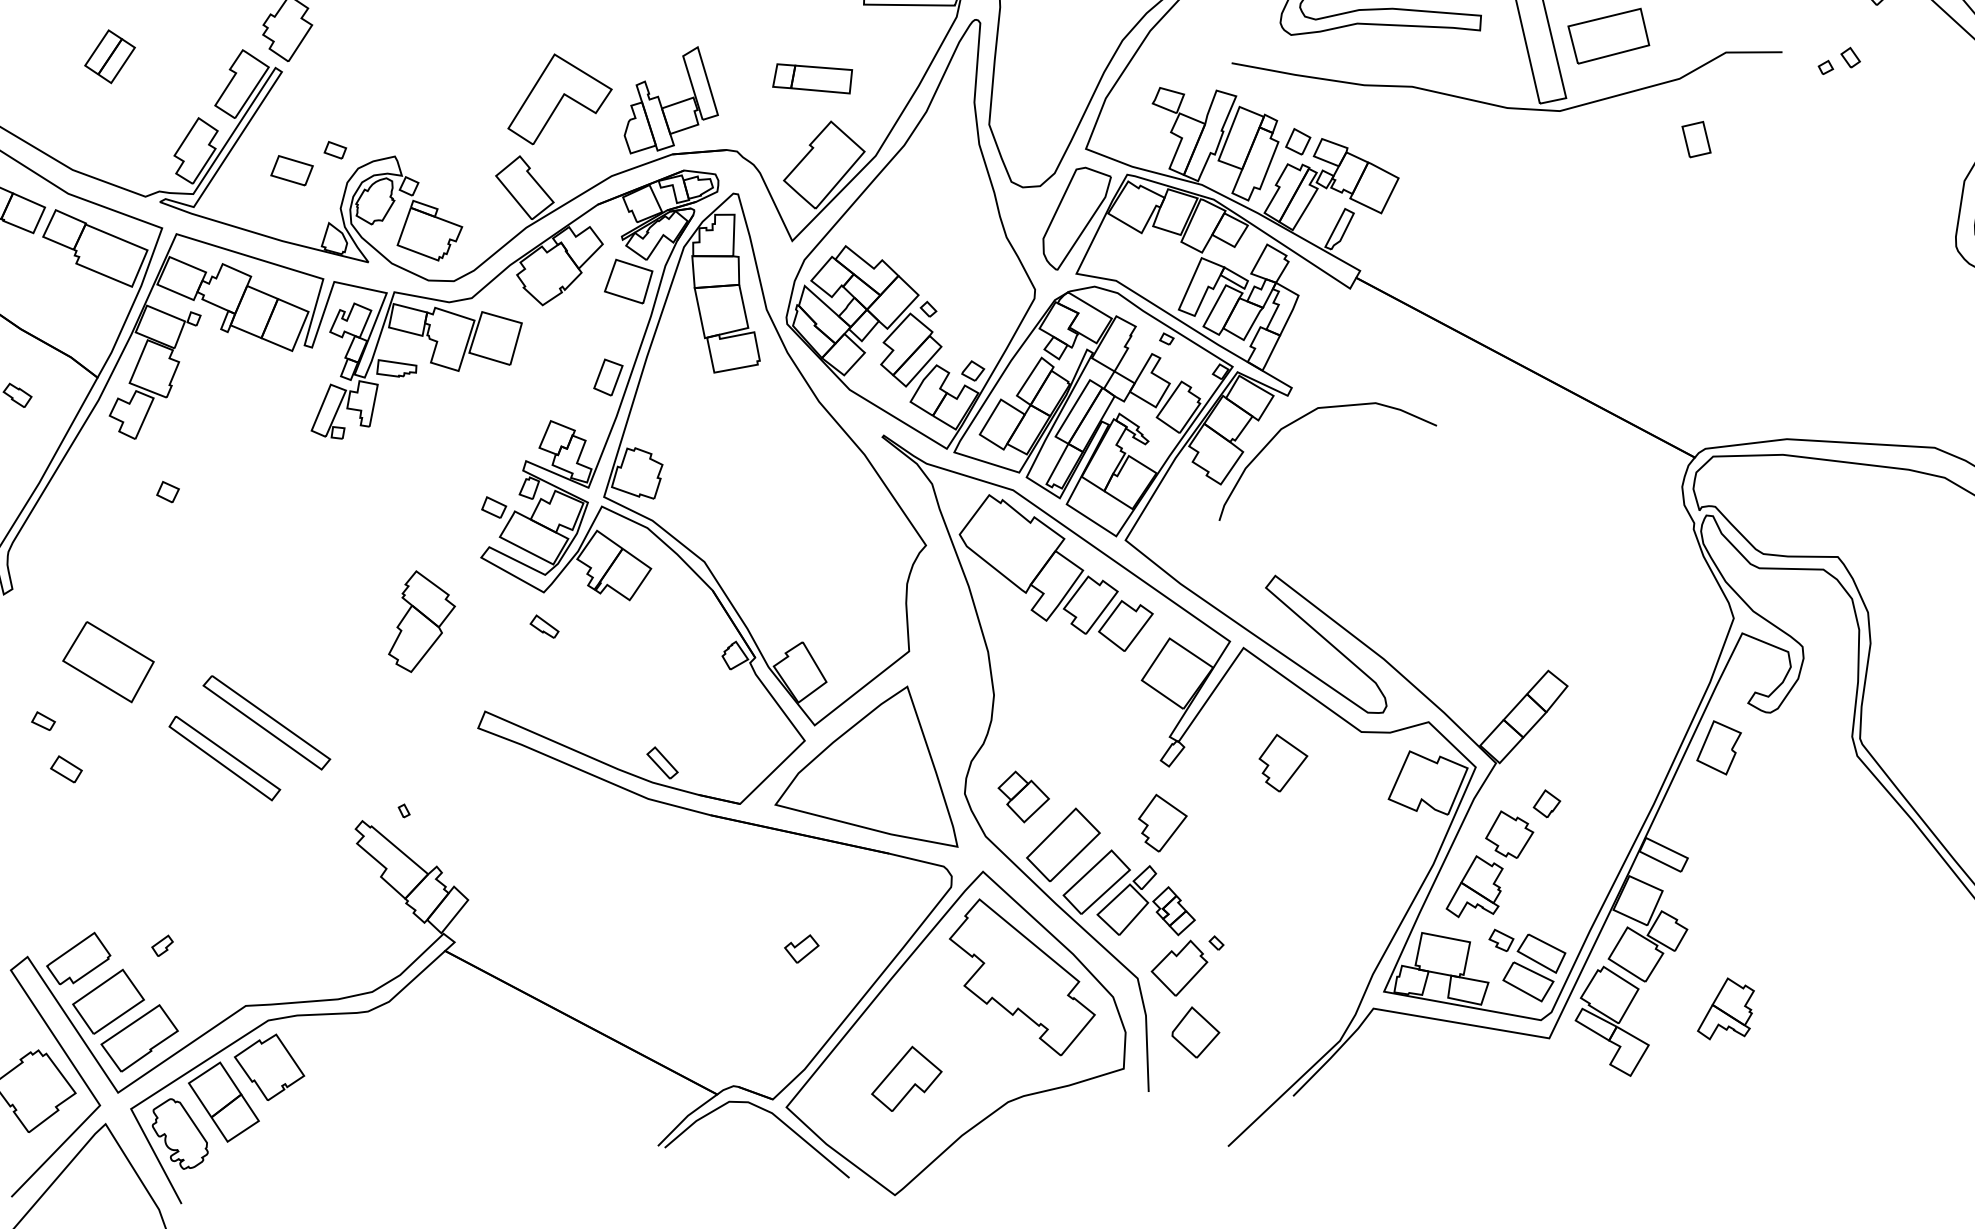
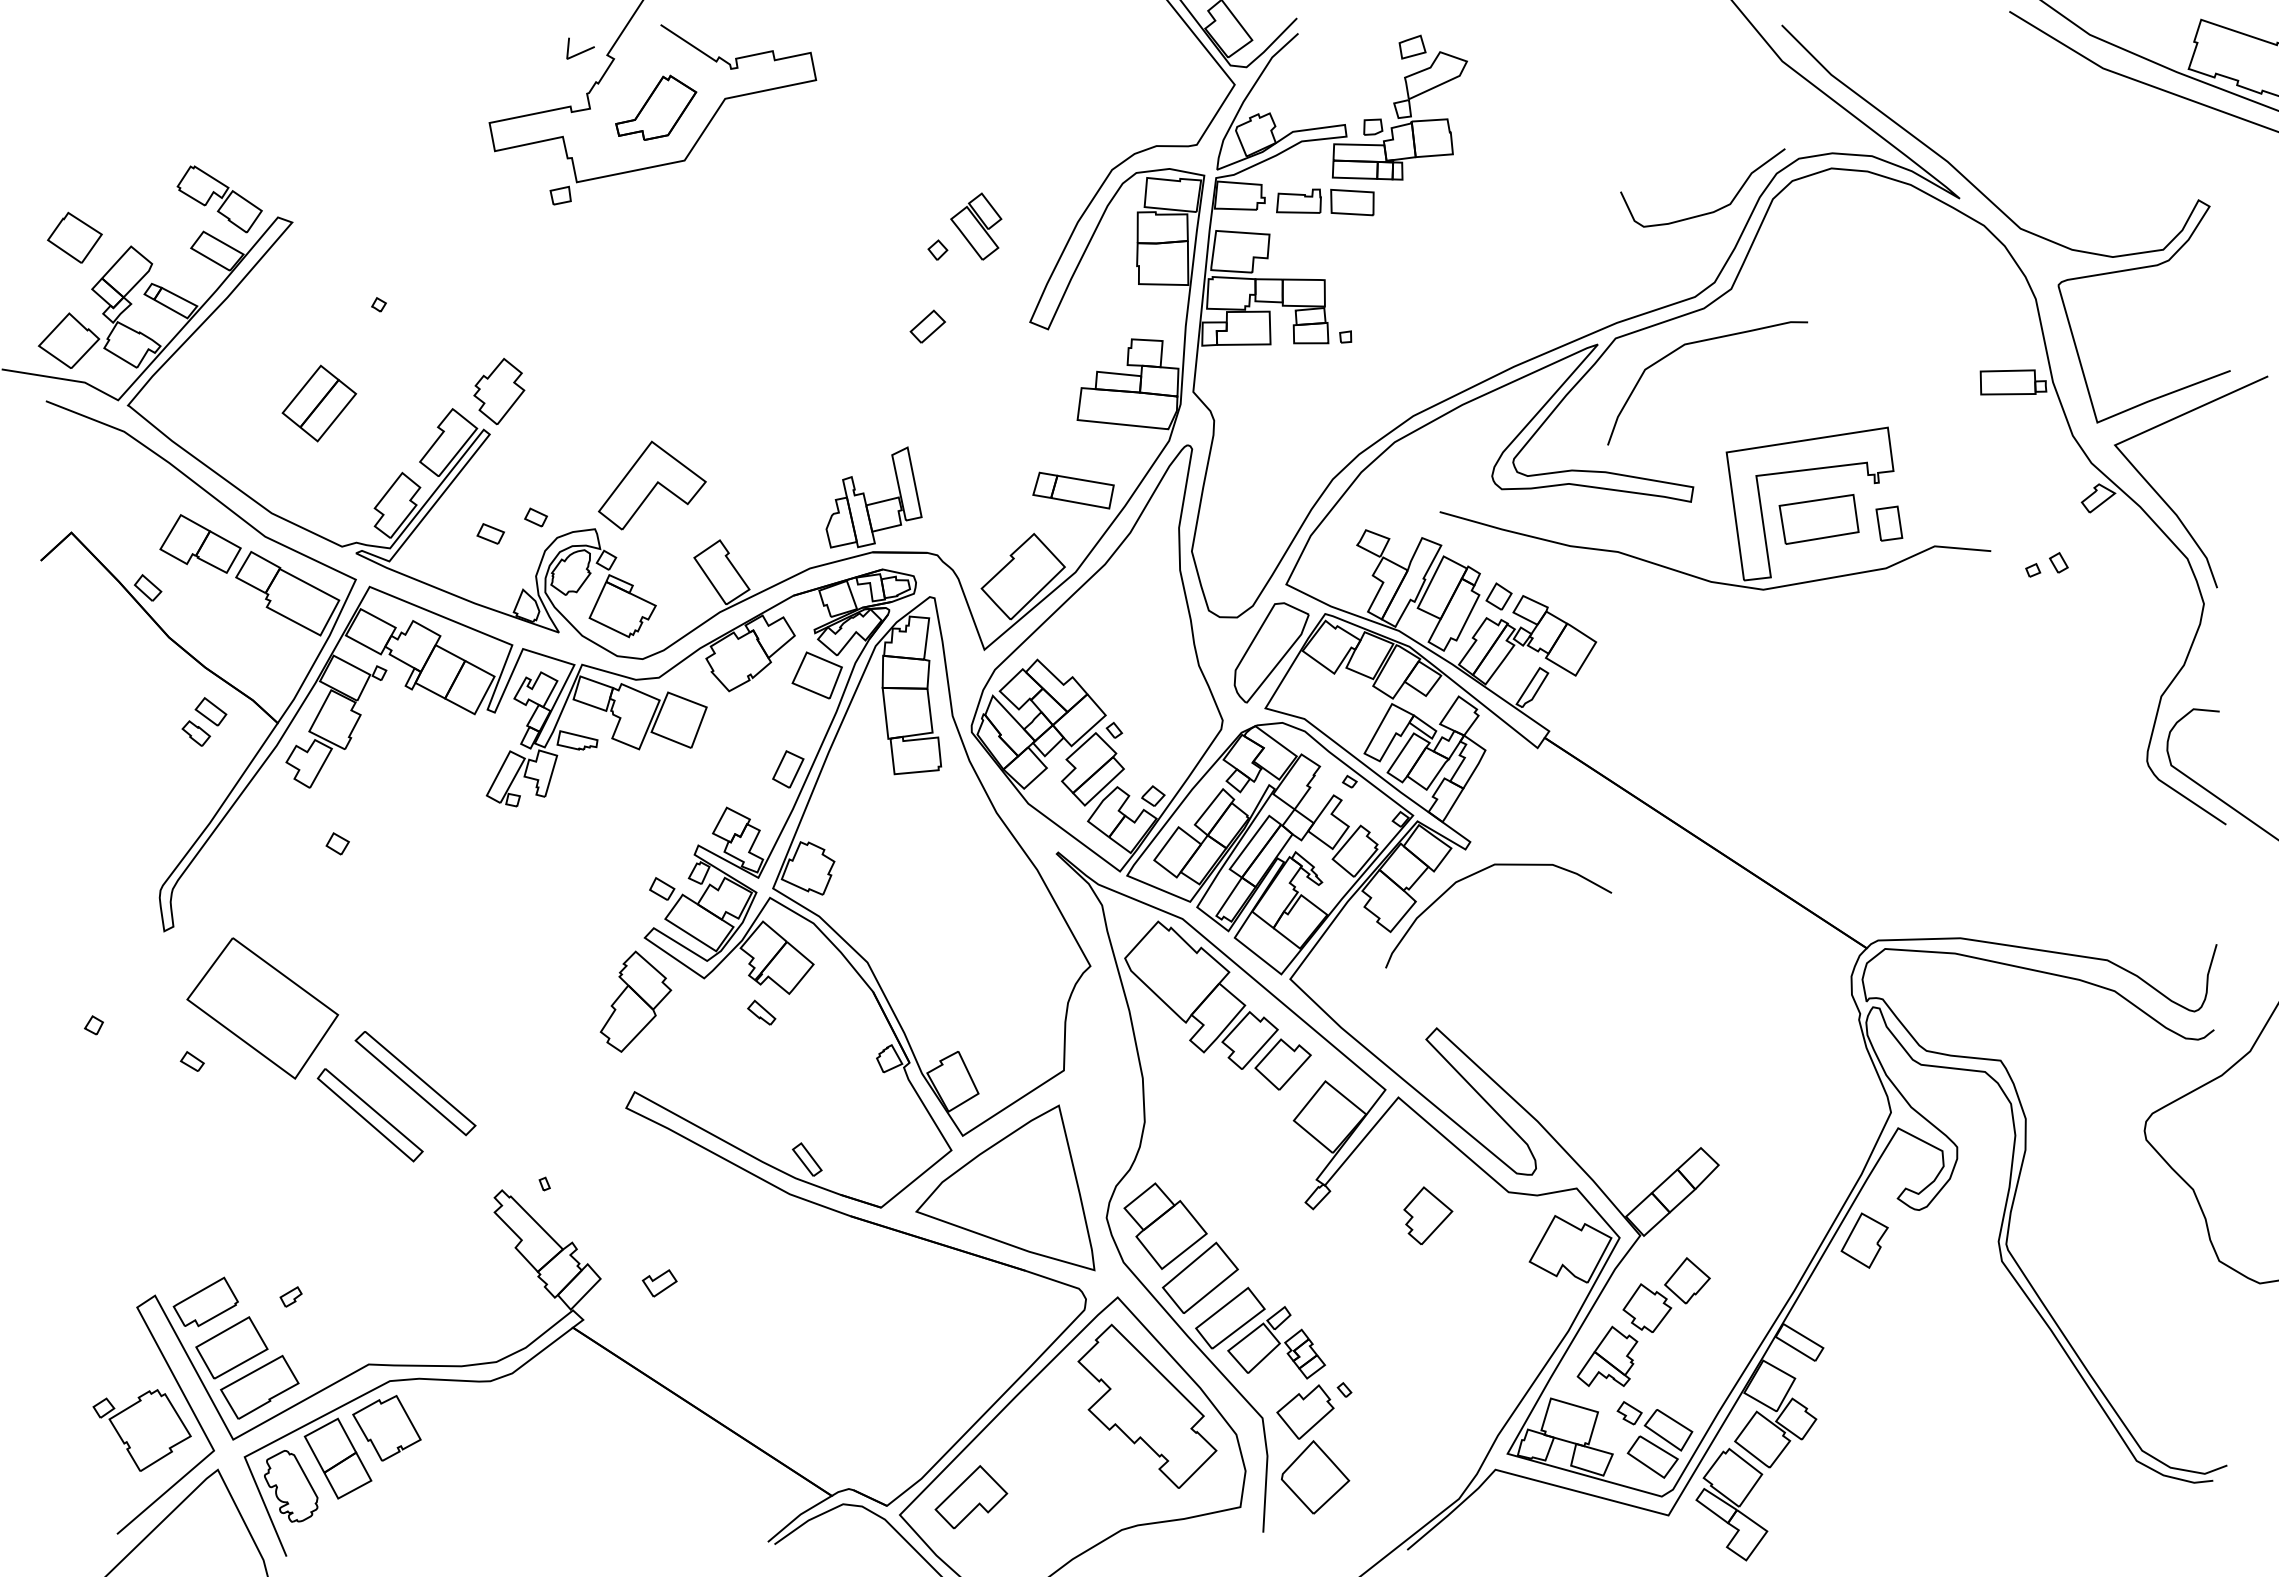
part: (110, 56) -> (319, 403), size x1.43
part: (812, 78) -> (1073, 490), moved
part: (559, 97) -> (652, 485), moved
part: (1696, 139) -> (1889, 523), moved
part: (291, 170) -> (490, 533), size x0.62
part: (420, 620) -> (635, 1001), moved
part: (544, 626) -> (761, 1012), moved
part: (108, 662) -> (262, 1008), size x1.67
part: (65, 769) -> (210, 711), moved
part: (1023, 796) -> (1165, 1225), size x1.67
part: (1546, 803) -> (1687, 1280), size x1.67
part: (1163, 822) -> (1302, 1264), removed
part: (801, 949) -> (659, 1283), moved
part: (1725, 1007) -> (1847, 1500), removed
part: (1195, 1032) -> (1315, 1477), size x1.43
part: (906, 1078) -> (971, 1497), moved

